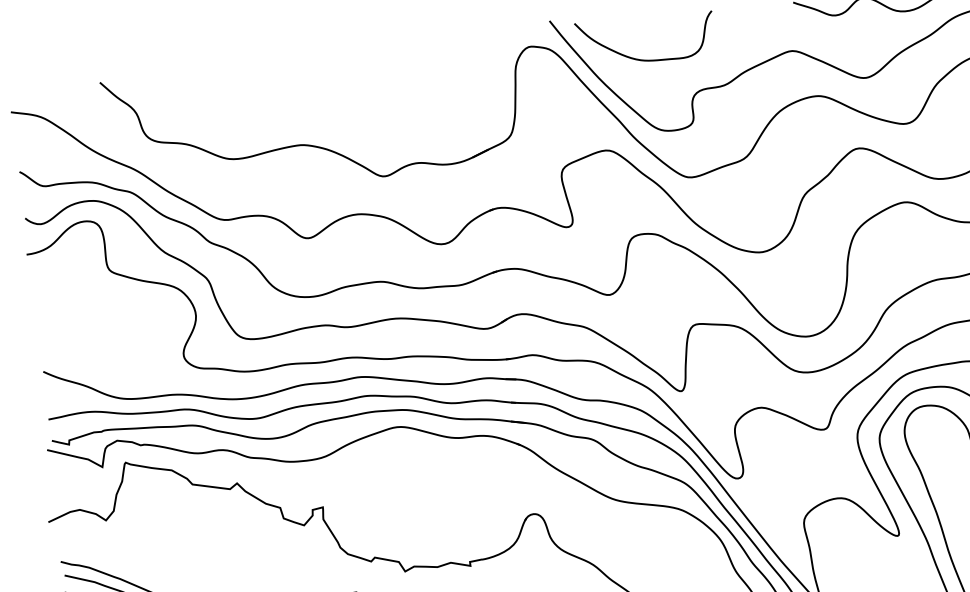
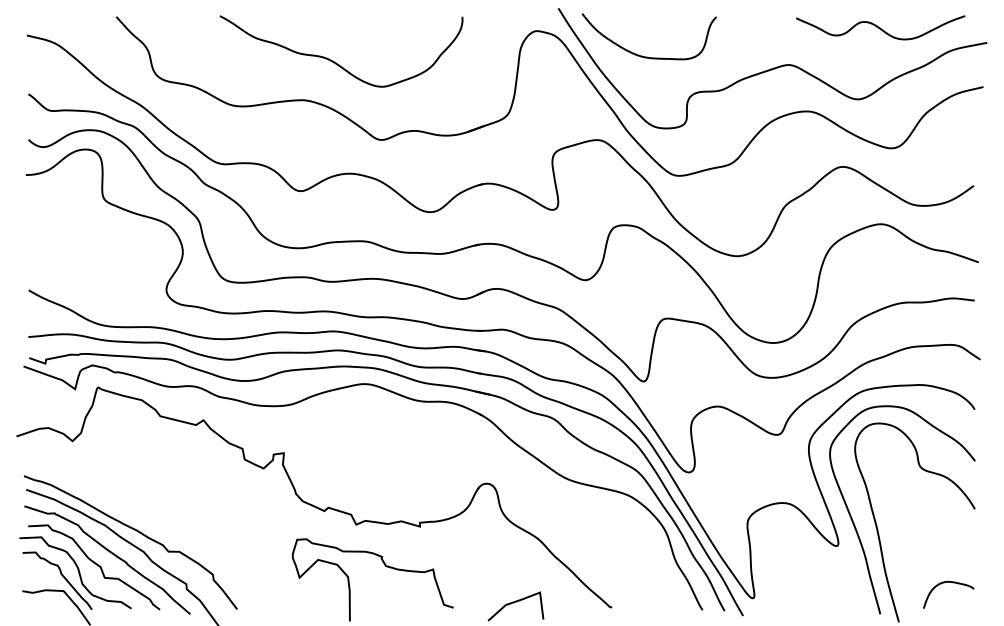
curve: (326, 101) -> (333, 60), added

